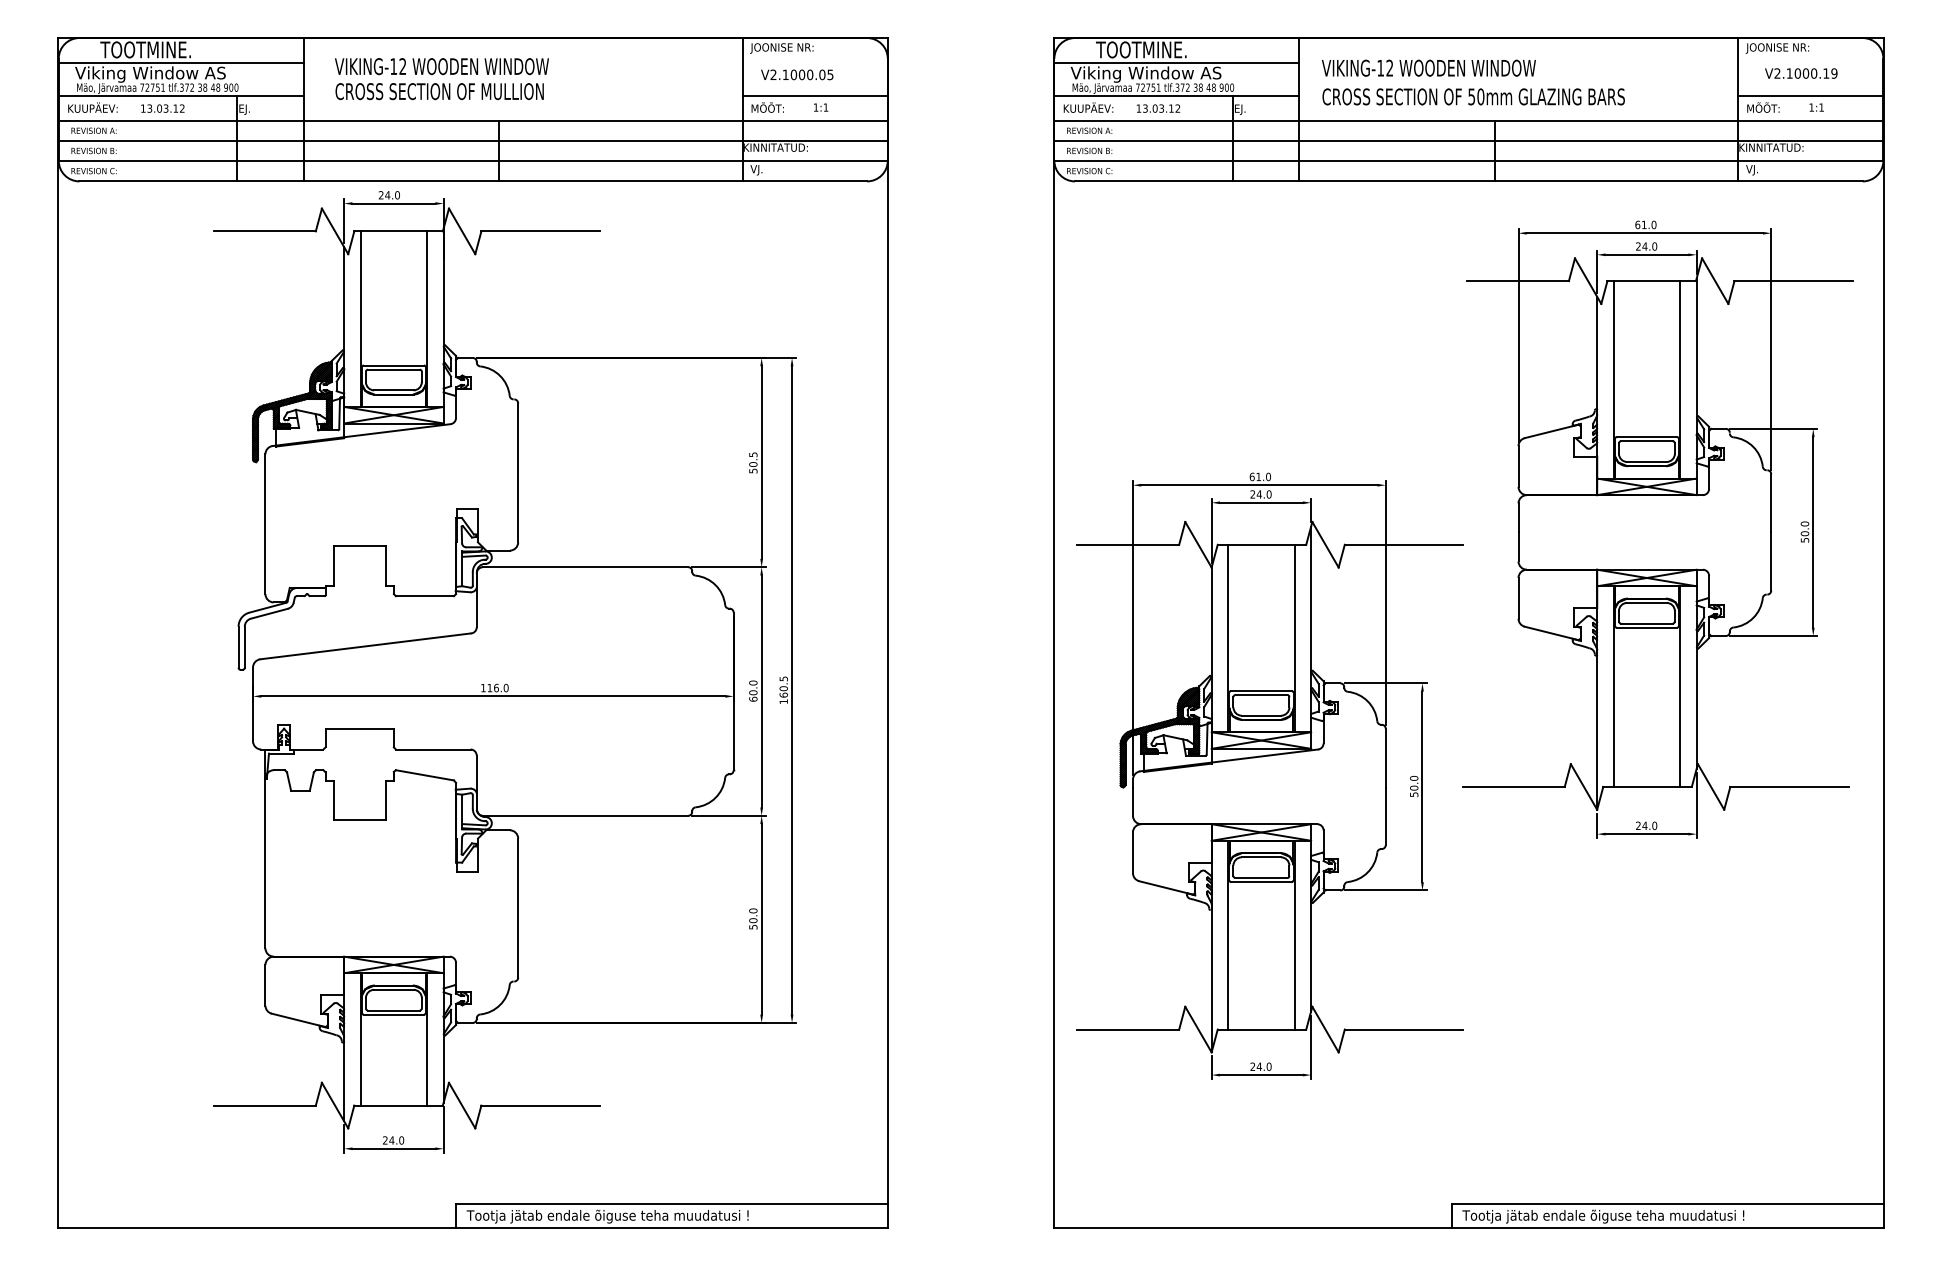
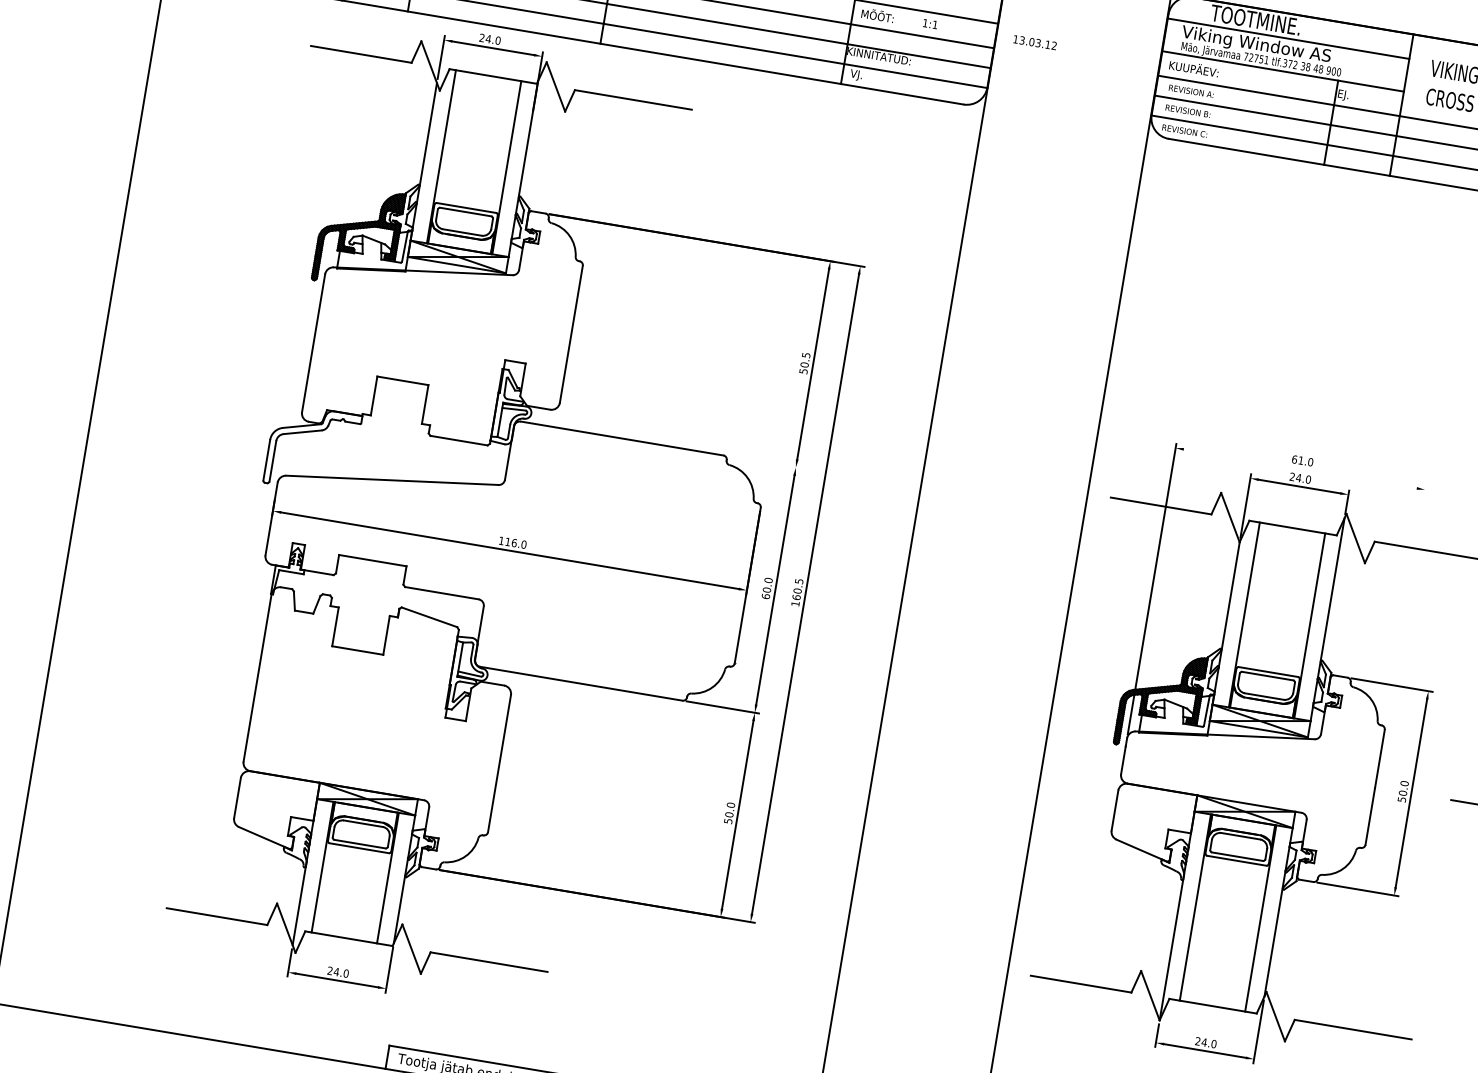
text: (1158, 108) -> (1035, 42), moved
line: (1259, 485) -> (1300, 469), removed
line: (728, 567) -> (763, 462), removed
line: (1385, 602) -> (1405, 605), removed

